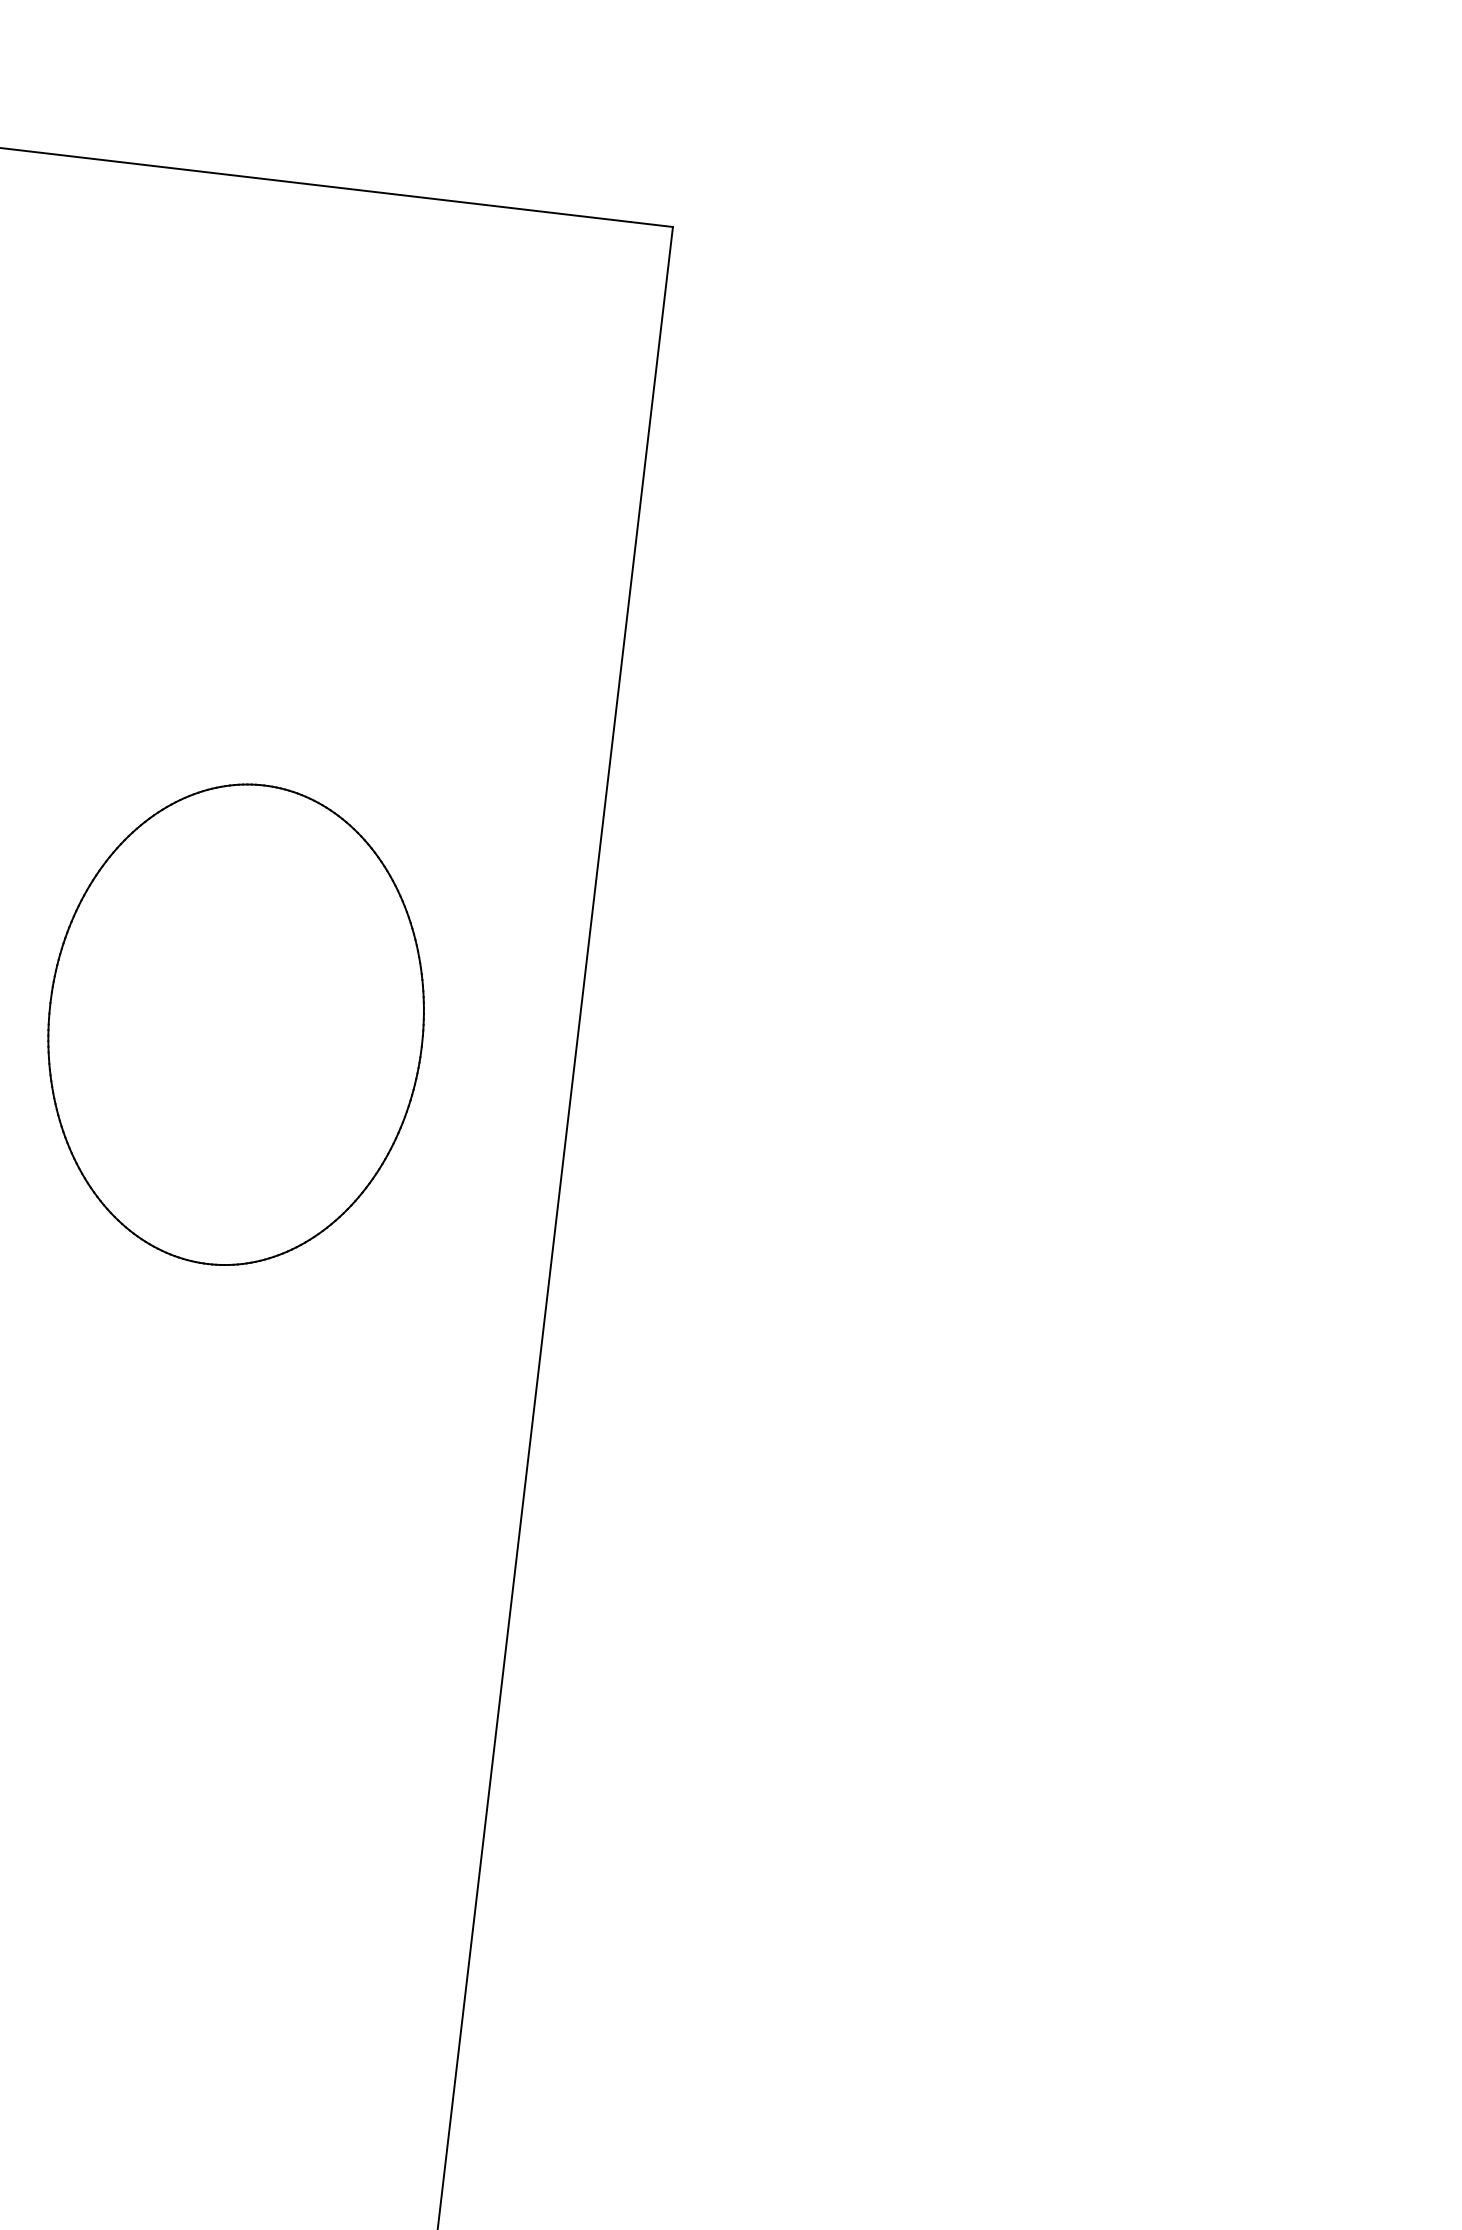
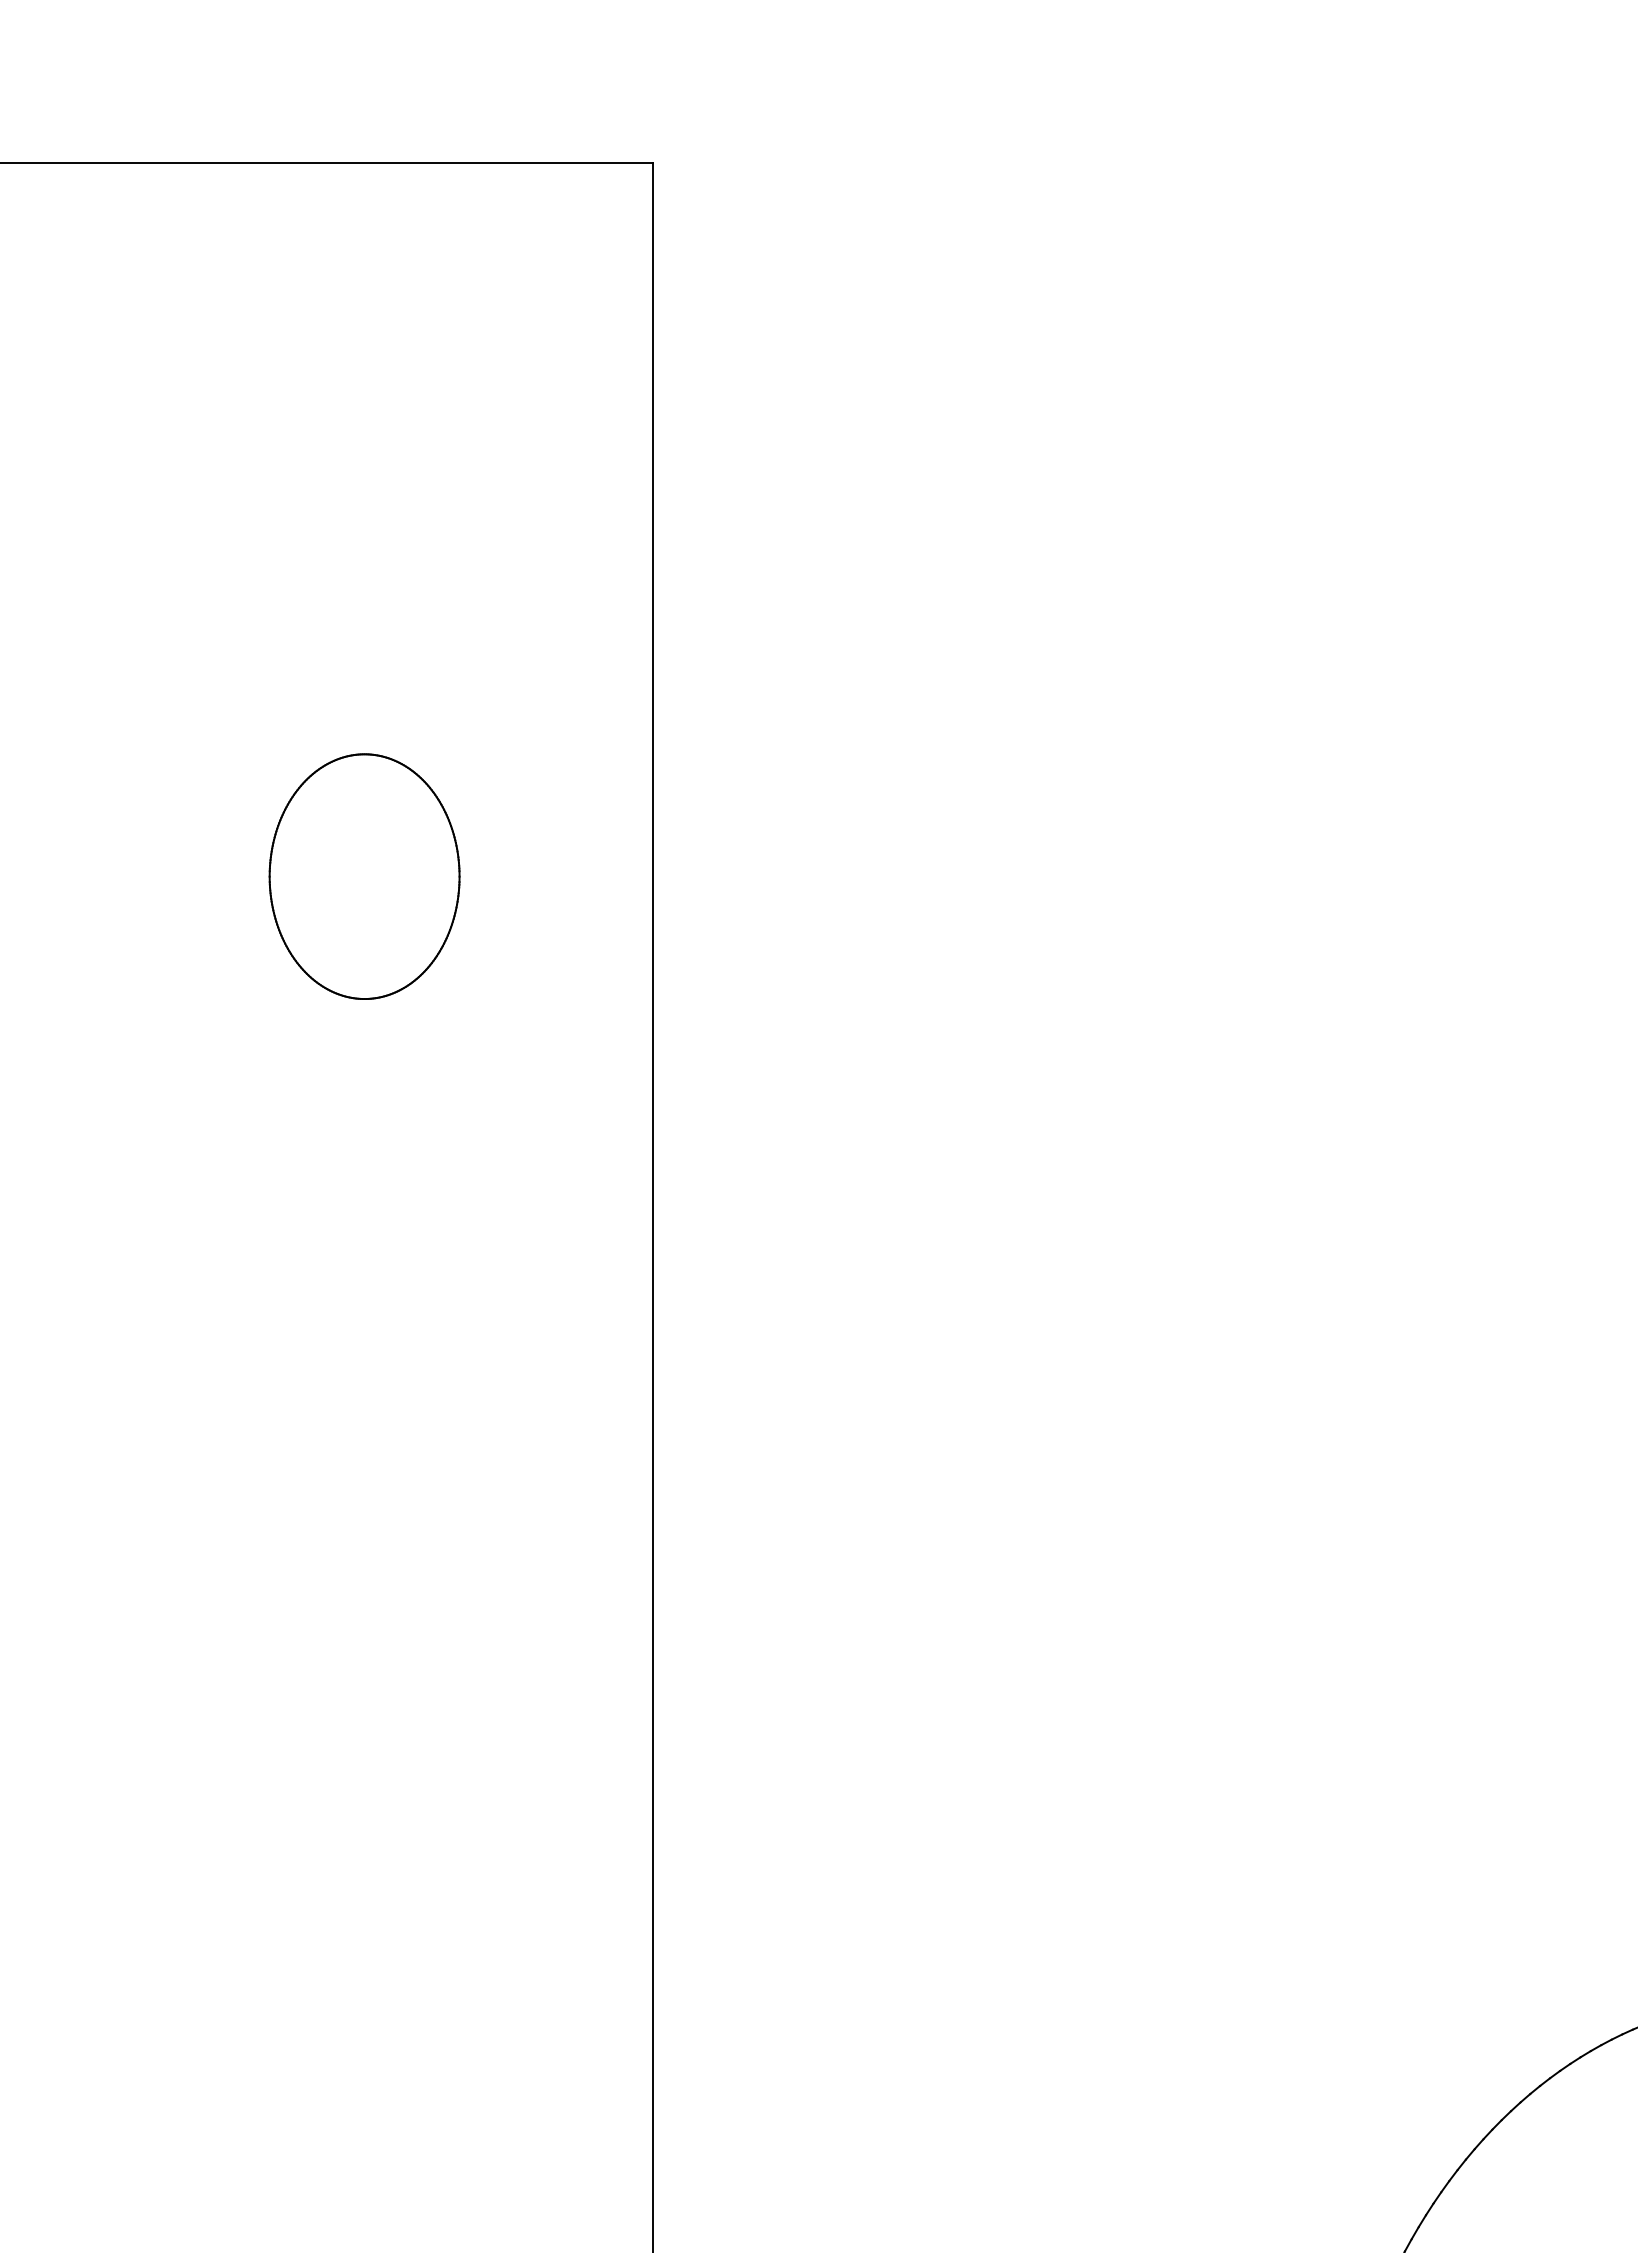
part: (235, 1024) -> (364, 876), size x0.6

